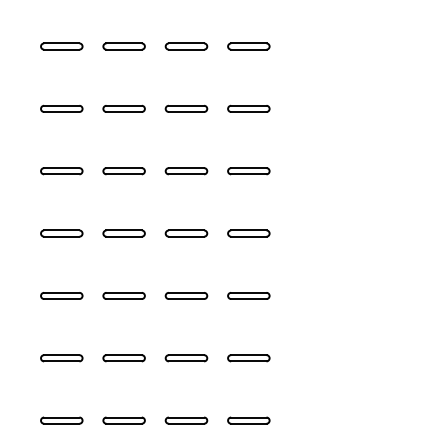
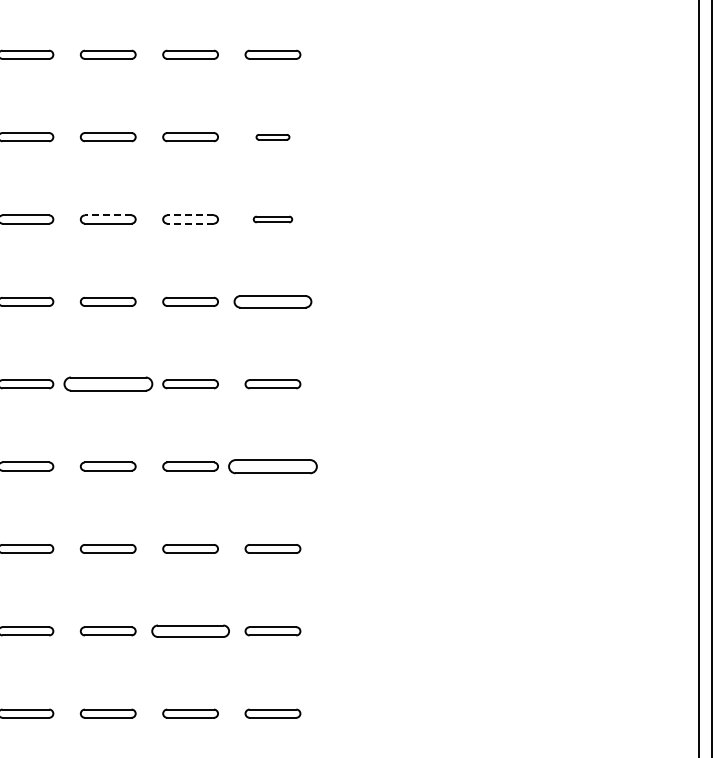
part: (248, 46) -> (272, 137), size x0.6
line: (123, 105) -> (107, 215), solid -> dashed
line: (186, 105) -> (190, 215), solid -> dashed
part: (248, 108) -> (272, 219), size x0.7
line: (186, 111) -> (190, 223), solid -> dashed
part: (248, 170) -> (272, 301), size x1.4
part: (123, 233) -> (107, 384), size x1.6
part: (248, 295) -> (272, 466), size x1.6
part: (186, 420) -> (190, 631), size x1.4

